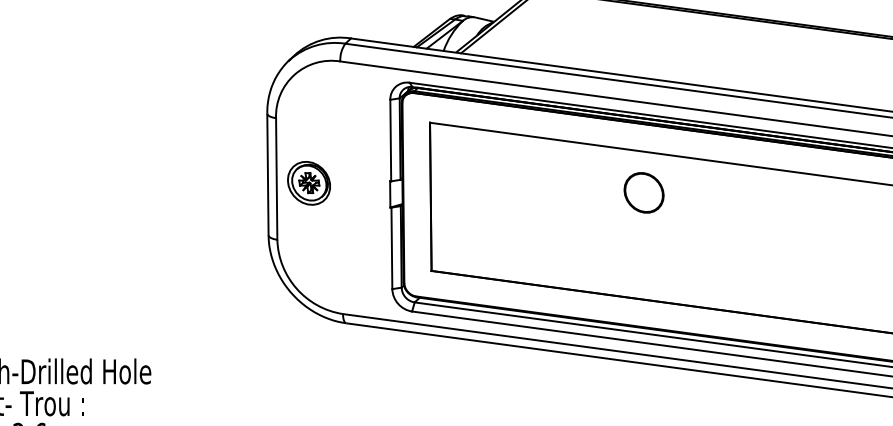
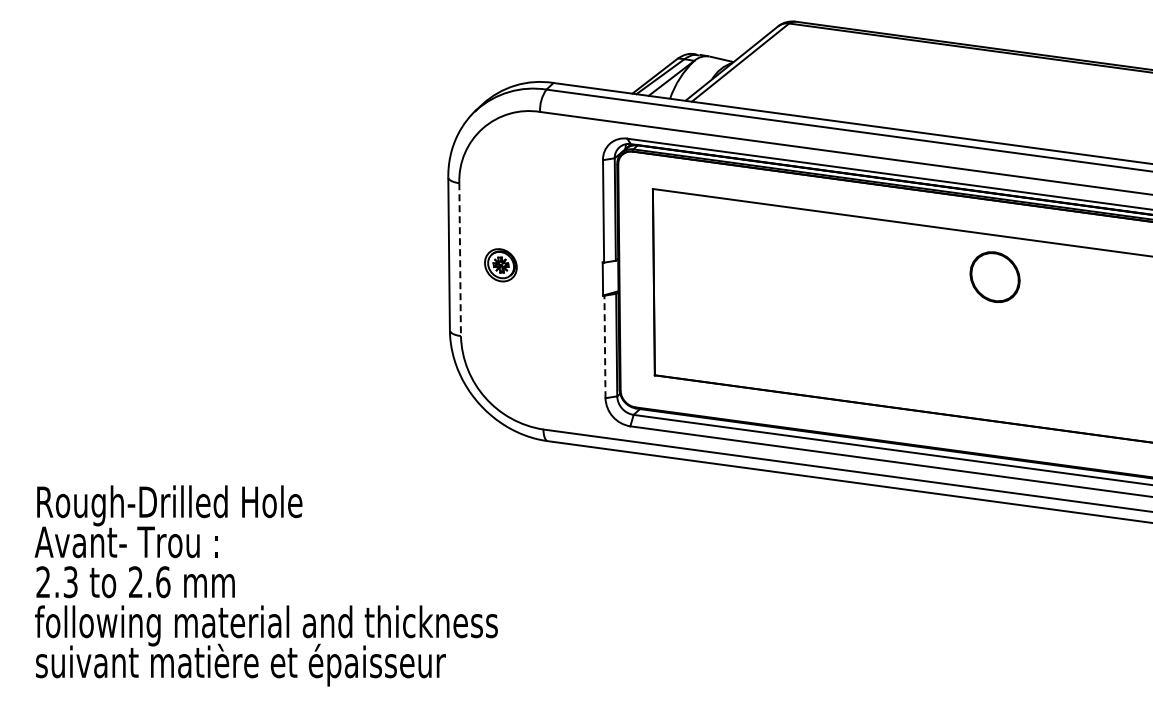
line: (276, 179) -> (460, 260), solid -> dashed
part: (308, 183) -> (500, 265), size x0.6
part: (643, 192) -> (994, 276), moved
line: (391, 248) -> (604, 346), solid -> dashed

